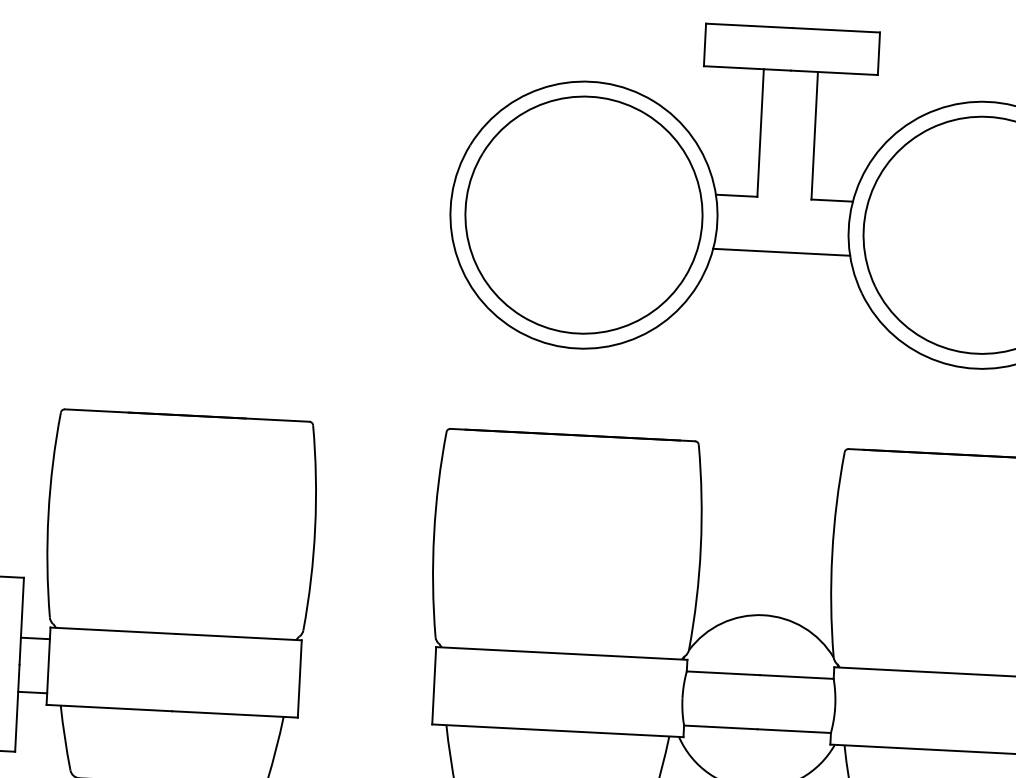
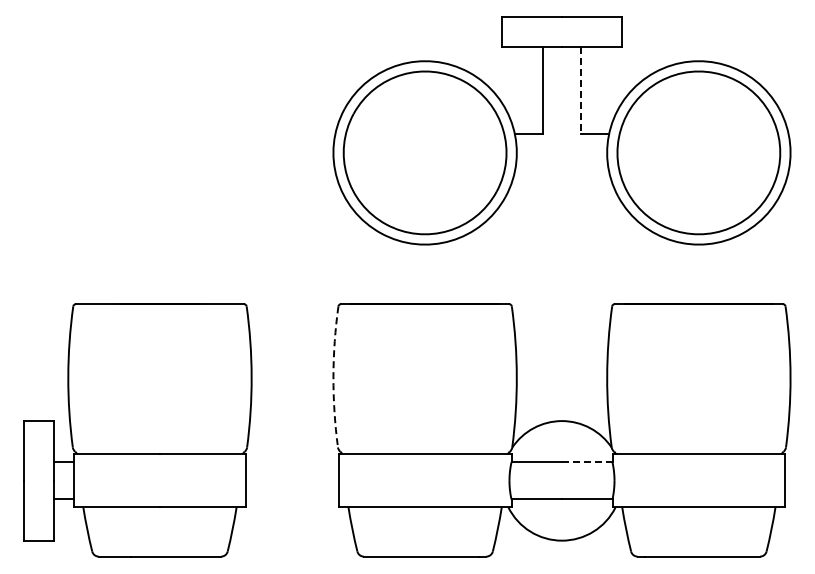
line: (814, 135) -> (580, 90), solid -> dashed
line: (780, 252) -> (561, 171), removed
arc: (434, 533) -> (333, 376), solid -> dashed
line: (795, 677) -> (586, 462), solid -> dashed

